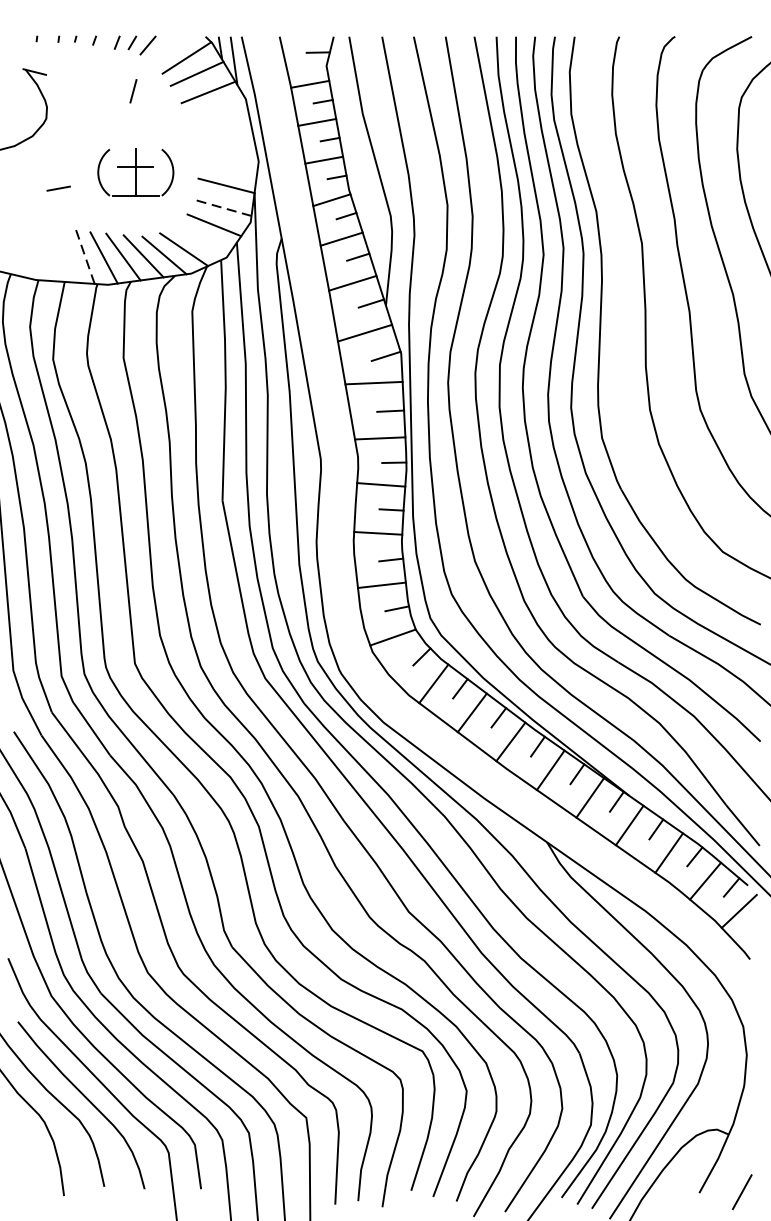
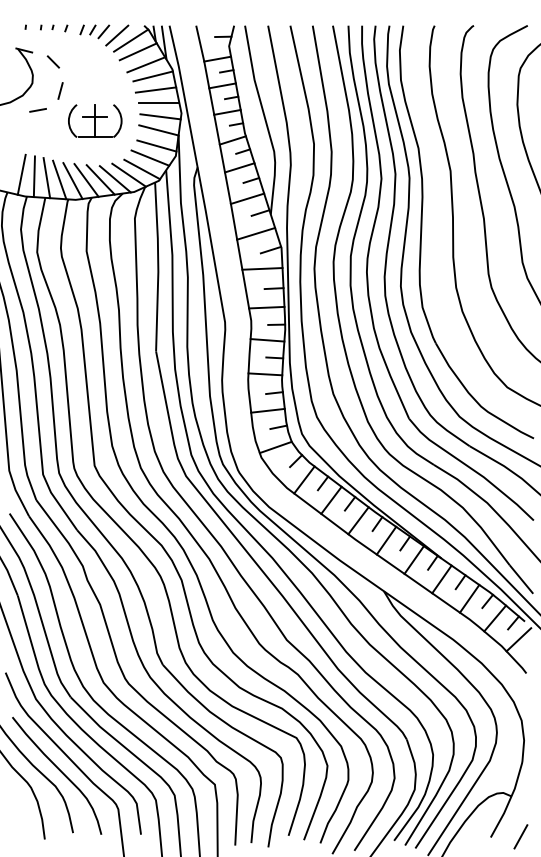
line: (167, 50) -> (117, 35), added
line: (76, 87) -> (53, 61), added
line: (133, 90) -> (60, 90), moved
line: (217, 109) -> (152, 76), added
line: (221, 127) -> (155, 89), added
line: (225, 147) -> (158, 103), added
line: (228, 166) -> (160, 116), added
line: (57, 188) -> (37, 110), moved
line: (223, 207) -> (156, 145), dashed -> solid
line: (203, 241) -> (142, 169), added
line: (30, 248) -> (21, 174), added
line: (47, 251) -> (33, 176), added
line: (66, 254) -> (46, 178), added
line: (84, 255) -> (59, 179), dashed -> solid

